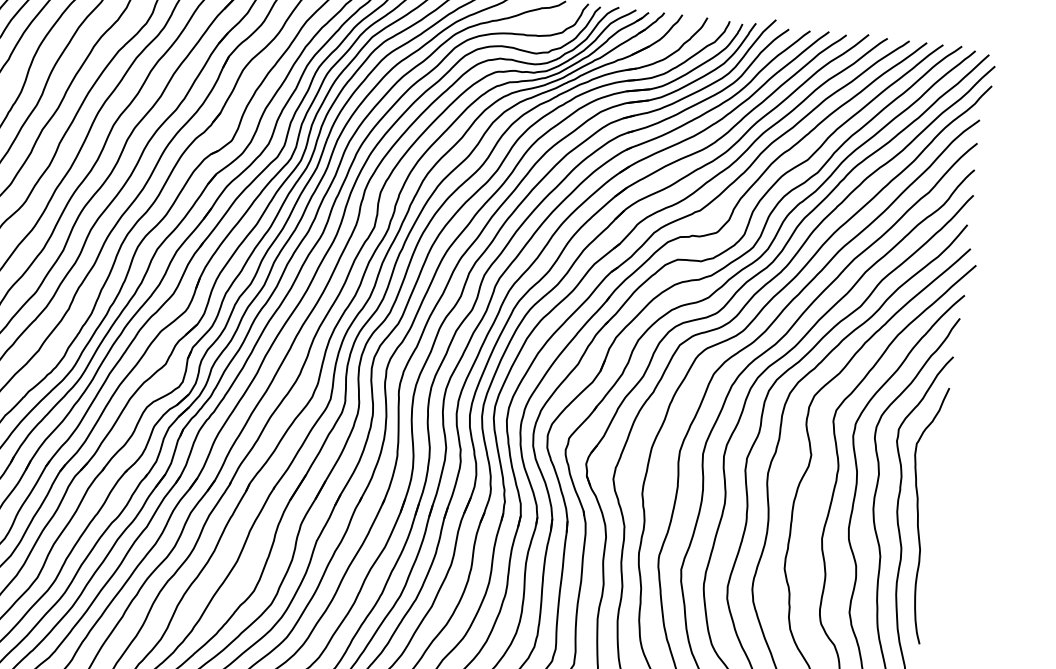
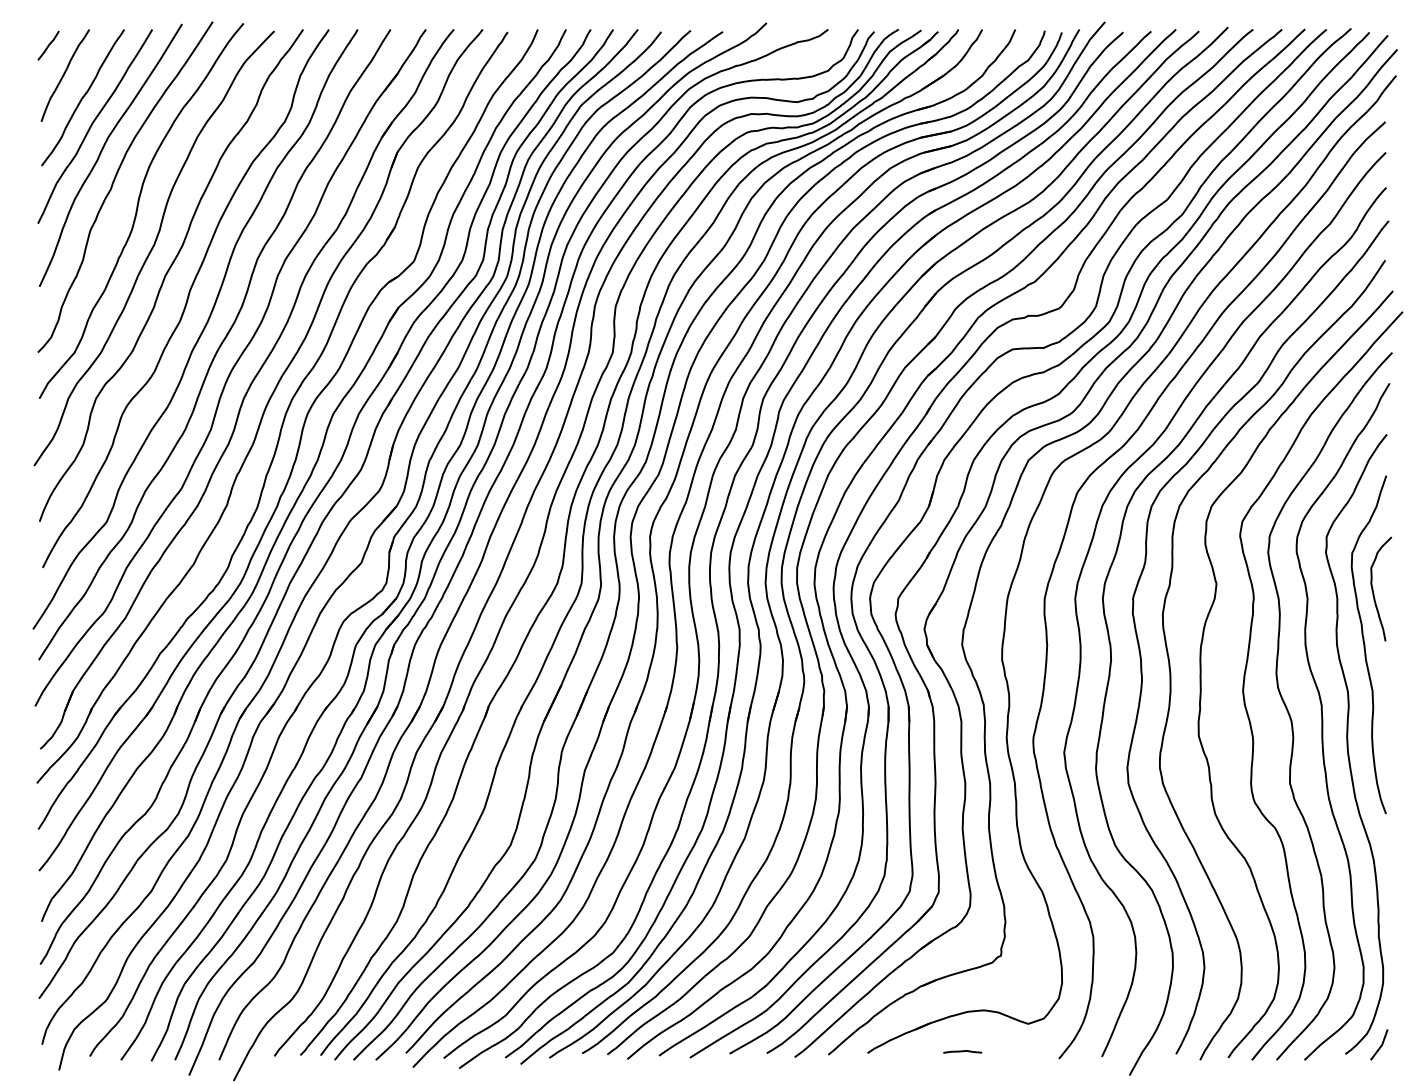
curve: (929, 472) -> (1373, 588), added

